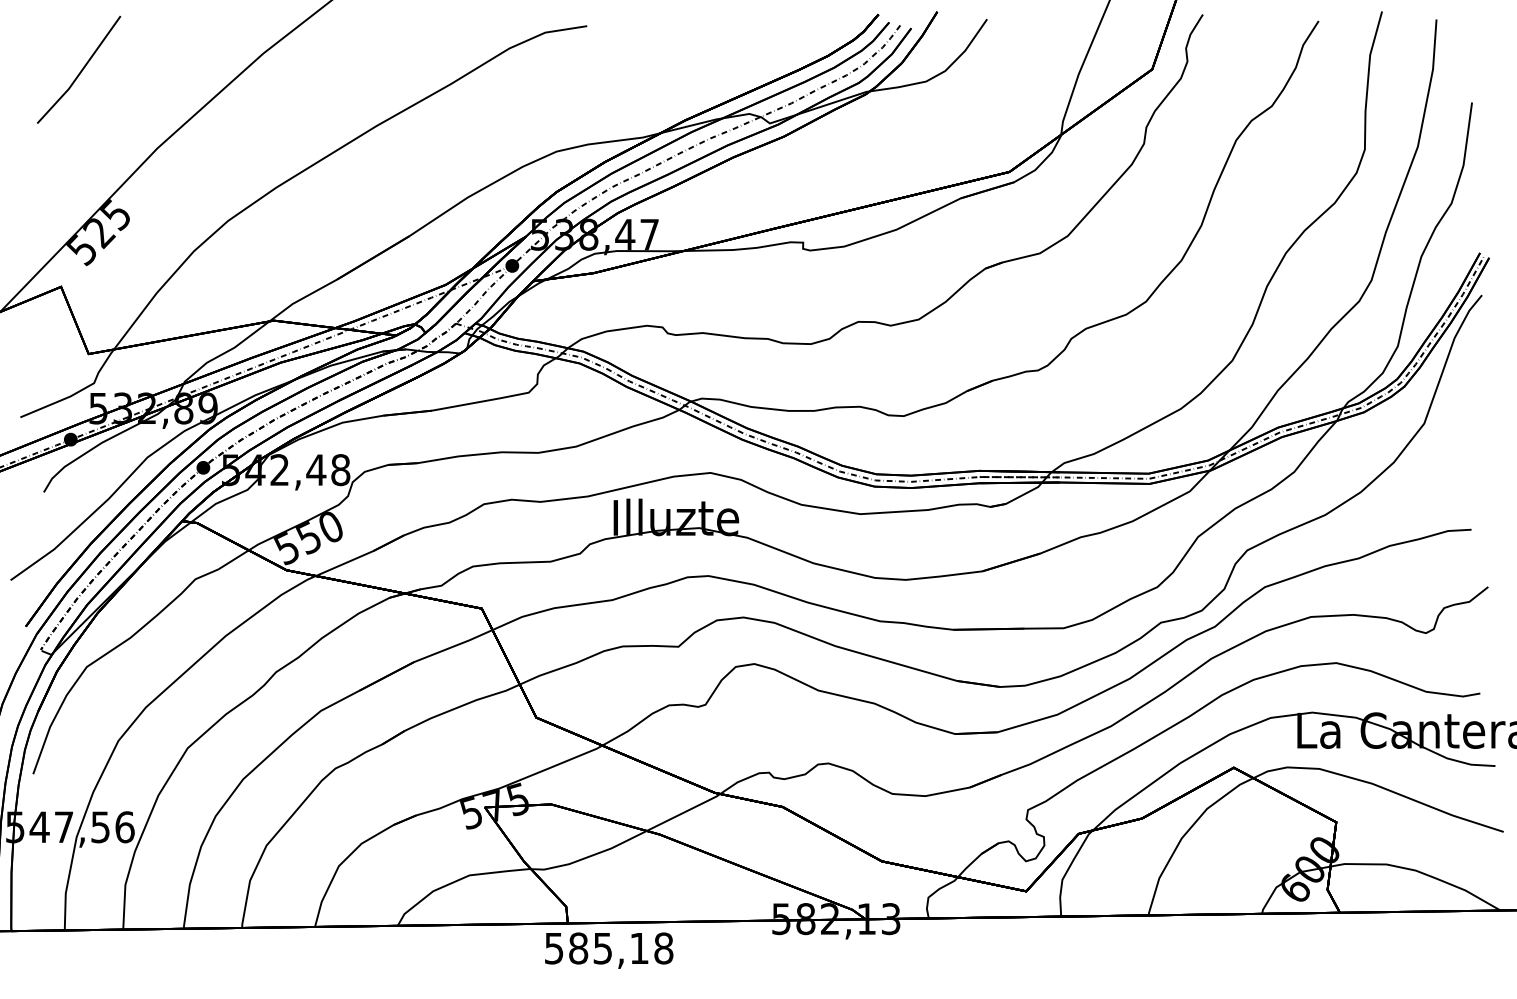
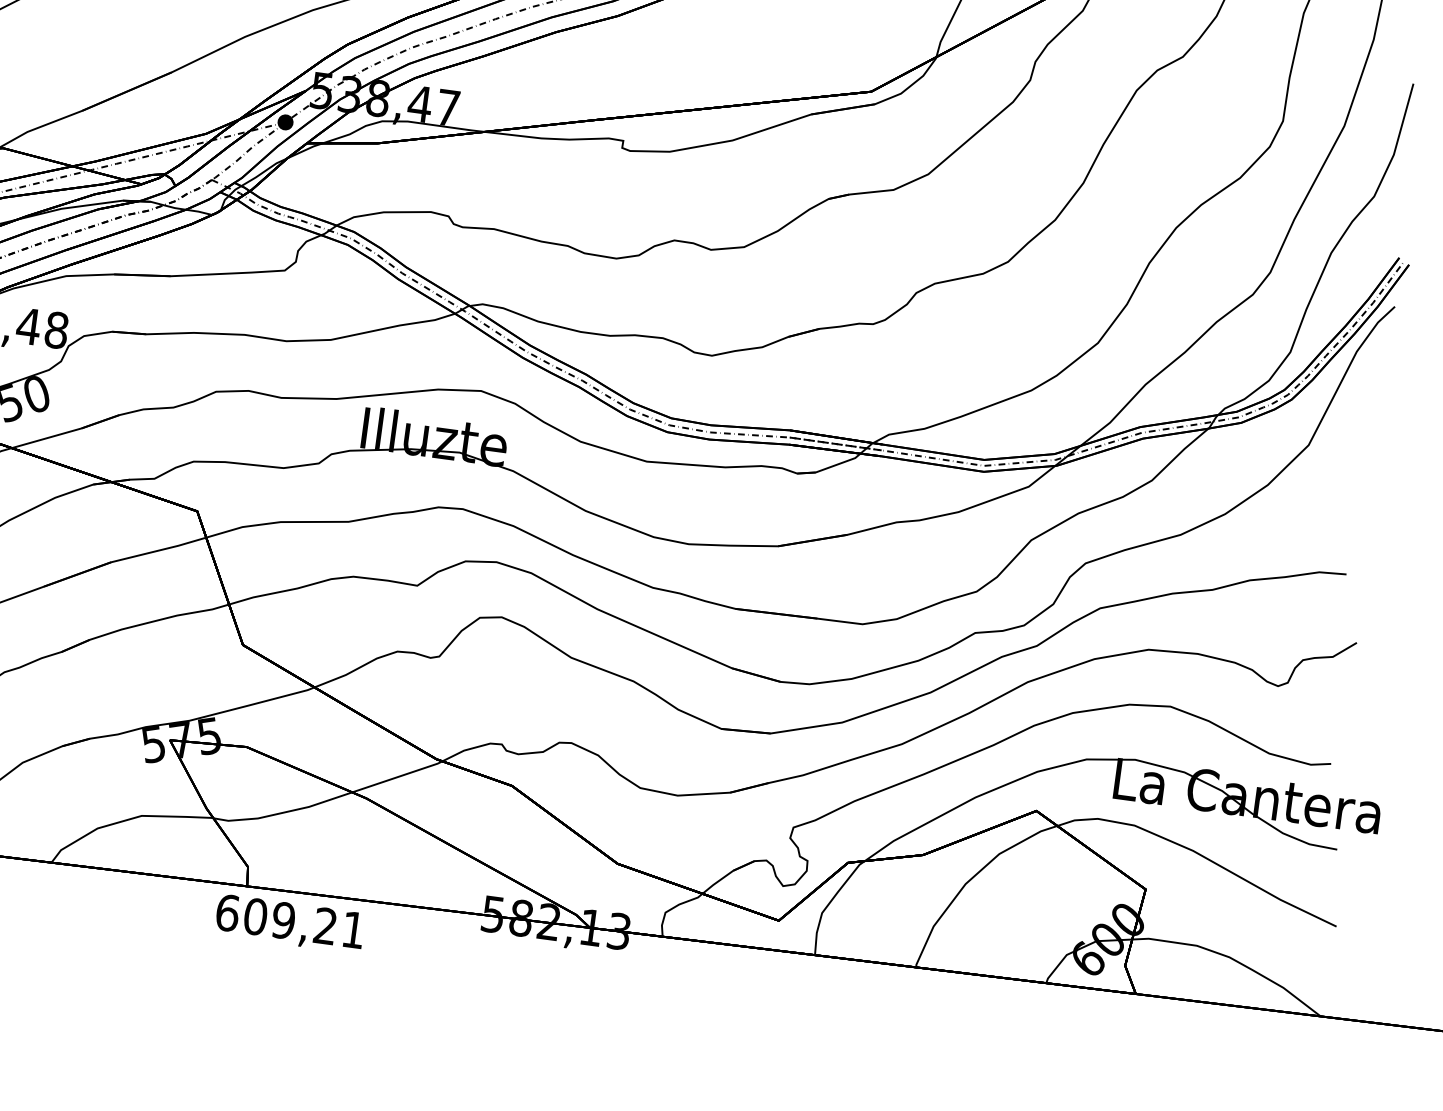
text: (608, 948) -> (290, 921), 585,18 -> 609,21

